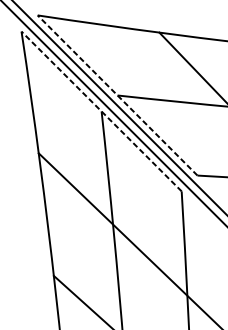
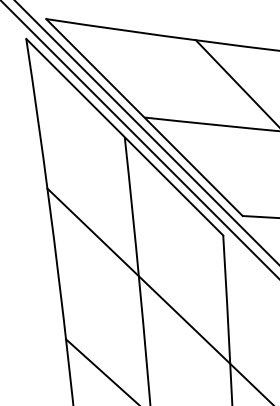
line: (117, 95) -> (144, 117), dashed -> solid
line: (101, 110) -> (124, 136), dashed -> solid

